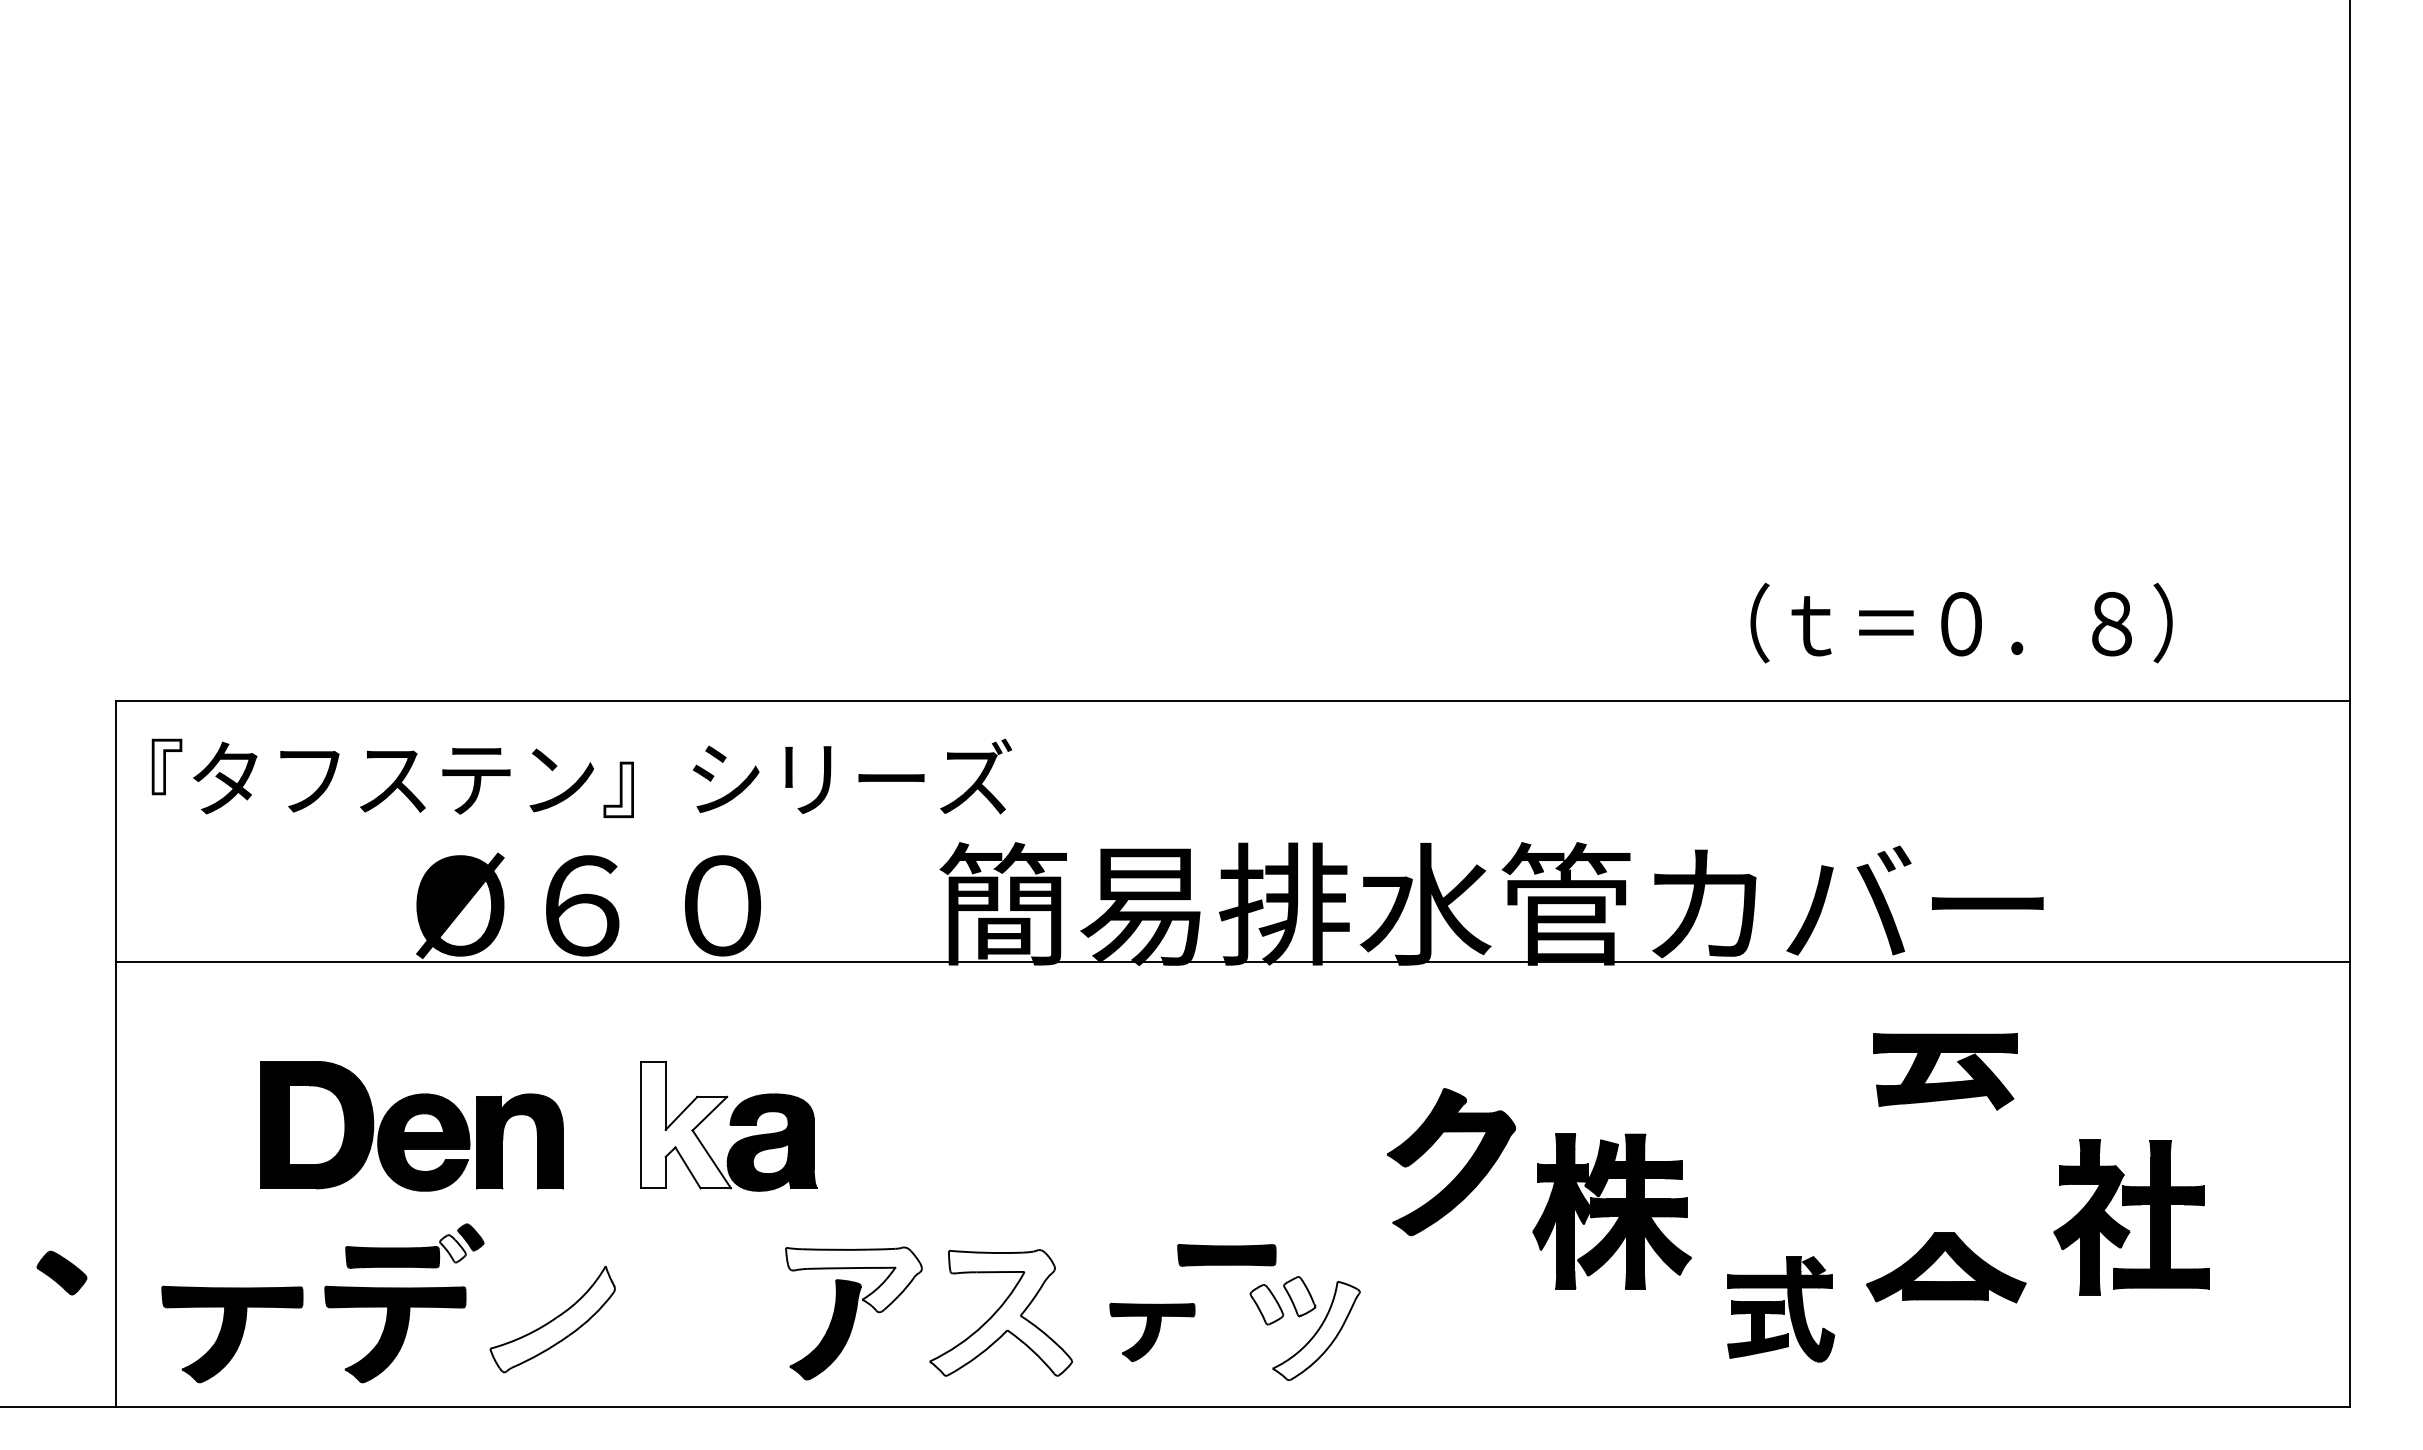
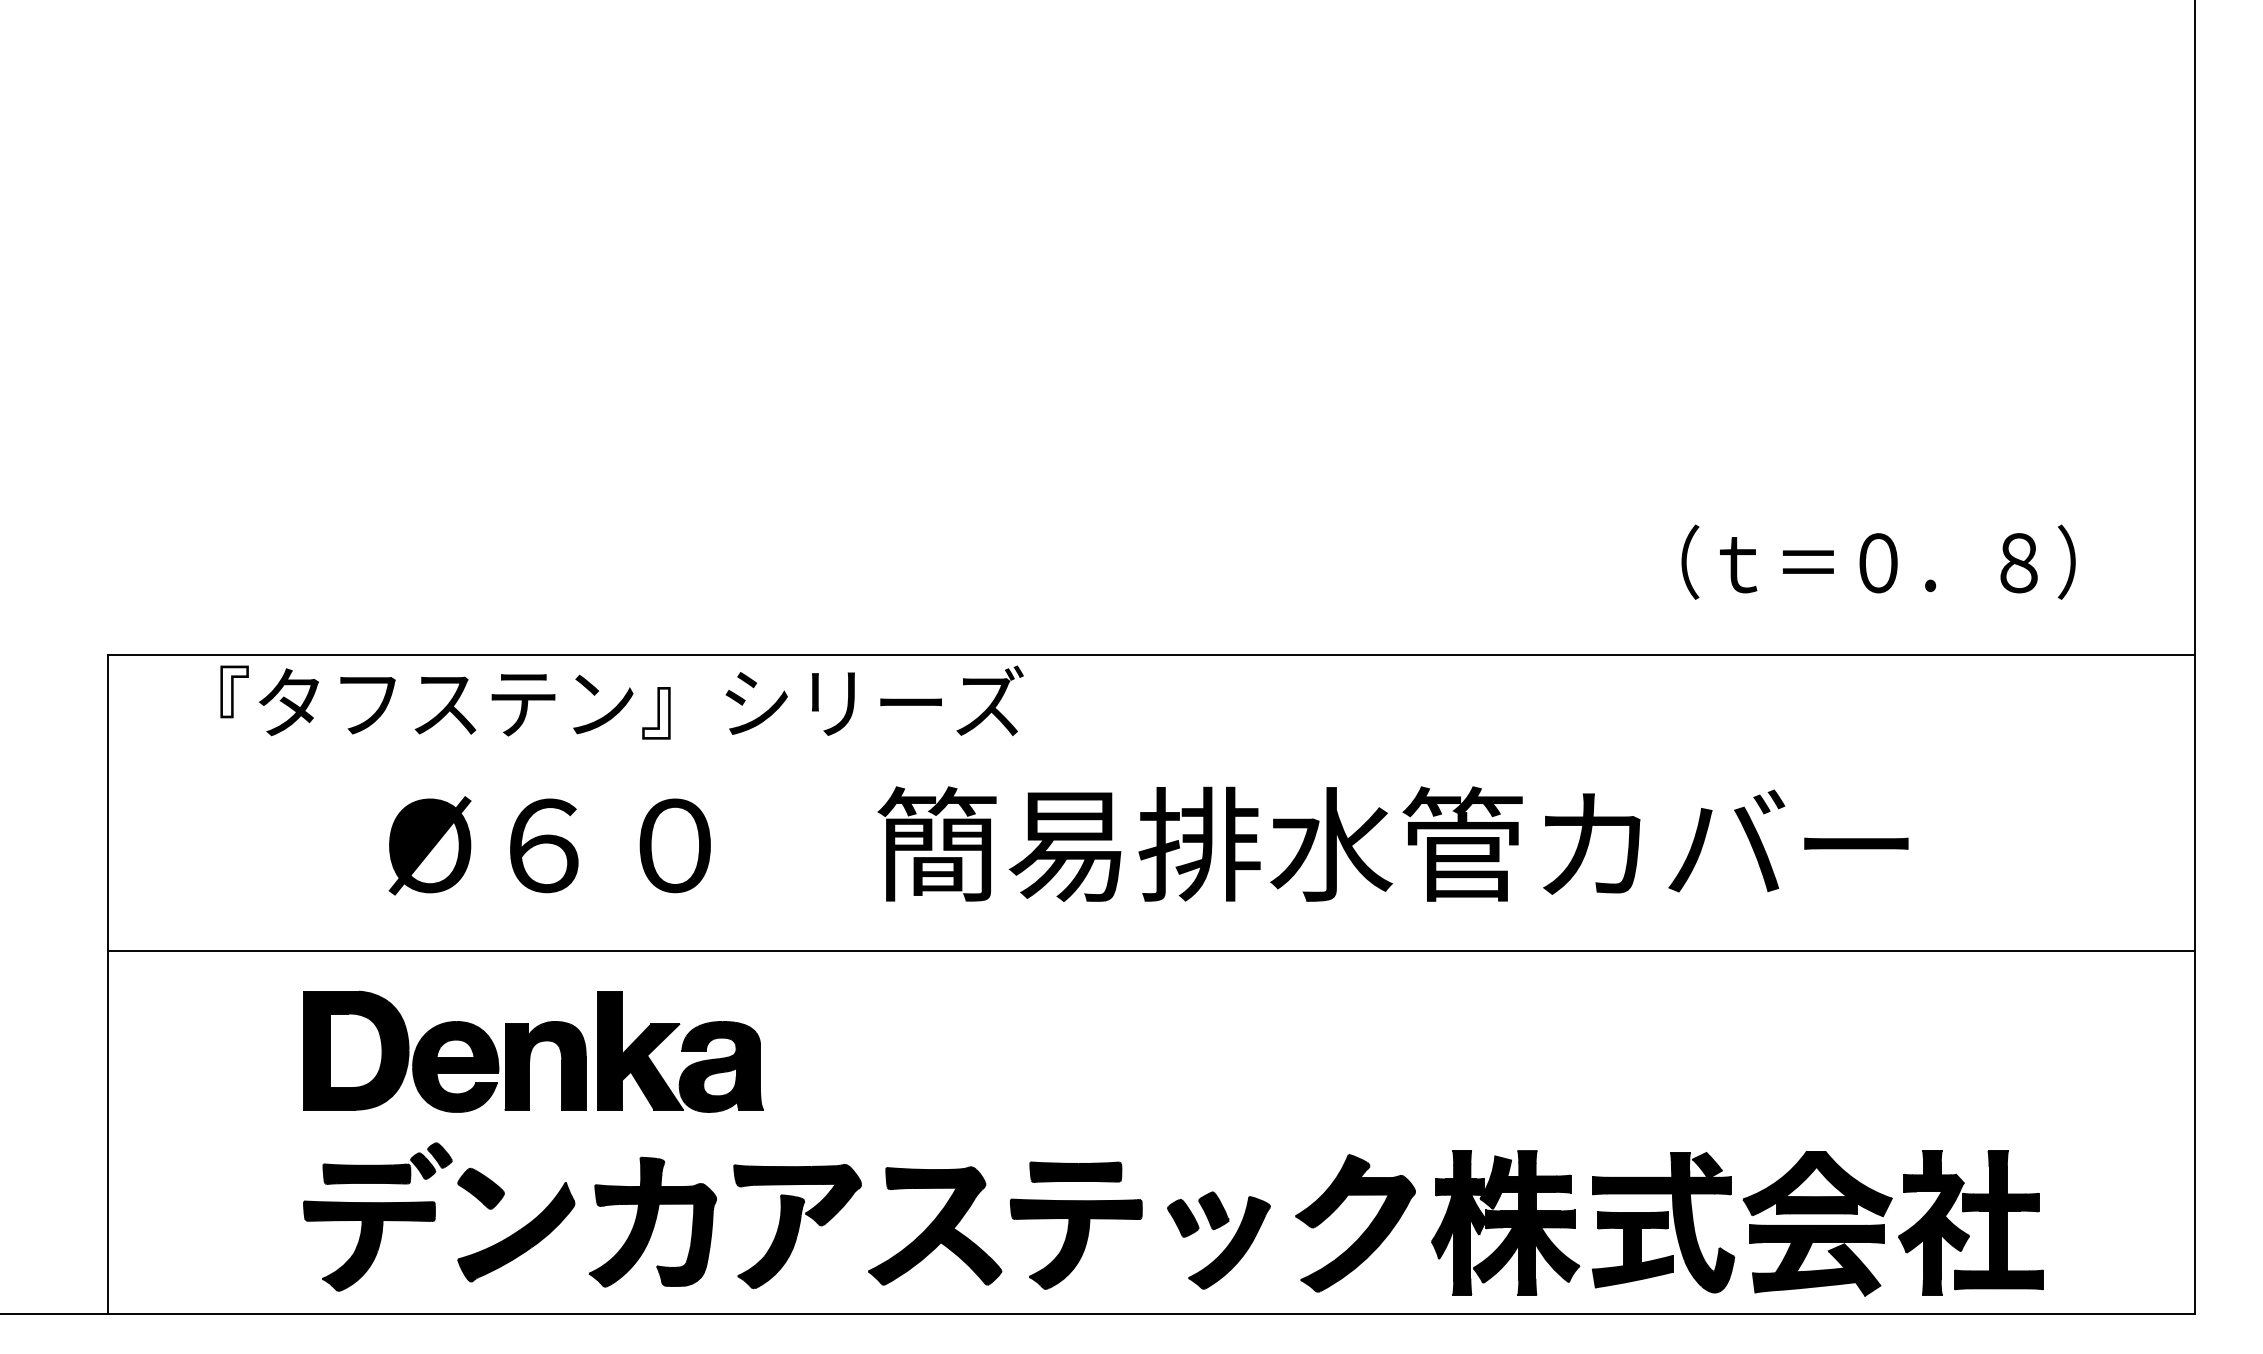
text: (1961, 622) -> (1878, 561), moved
text: (581, 777) -> (621, 701), moved
line: (1232, 961) -> (1151, 951), moved
part: (1945, 1071) -> (1816, 1260), moved
fill: (685, 1125) -> (640, 1050), added
part: (411, 1126) -> (444, 1051), moved
part: (1462, 1168) -> (1365, 1229), moved
part: (2131, 1205) -> (1970, 1211), moved
part: (1611, 1211) -> (1505, 1222), moved
fill: (452, 1248) -> (422, 1165), added
part: (1226, 1255) -> (1075, 1172), moved
part: (61, 1272) -> (480, 1188), moved
fill: (853, 1279) -> (797, 1194), added
fill: (1299, 1296) -> (1213, 1210), added
fill: (1266, 1304) -> (1182, 1218), added
part: (698, 1308) -> (652, 1221), added
part: (1780, 1309) -> (1662, 1222), size x1.43
fill: (1000, 1312) -> (934, 1225), added
fill: (552, 1319) -> (516, 1232), added
fill: (1315, 1330) -> (1228, 1242), added
part: (1152, 1332) -> (1076, 1244), size x1.67
part: (232, 1334) -> (217, 1246), removed

